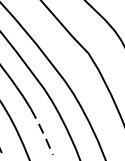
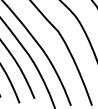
line: (43, 131) -> (28, 83), dashed -> solid

